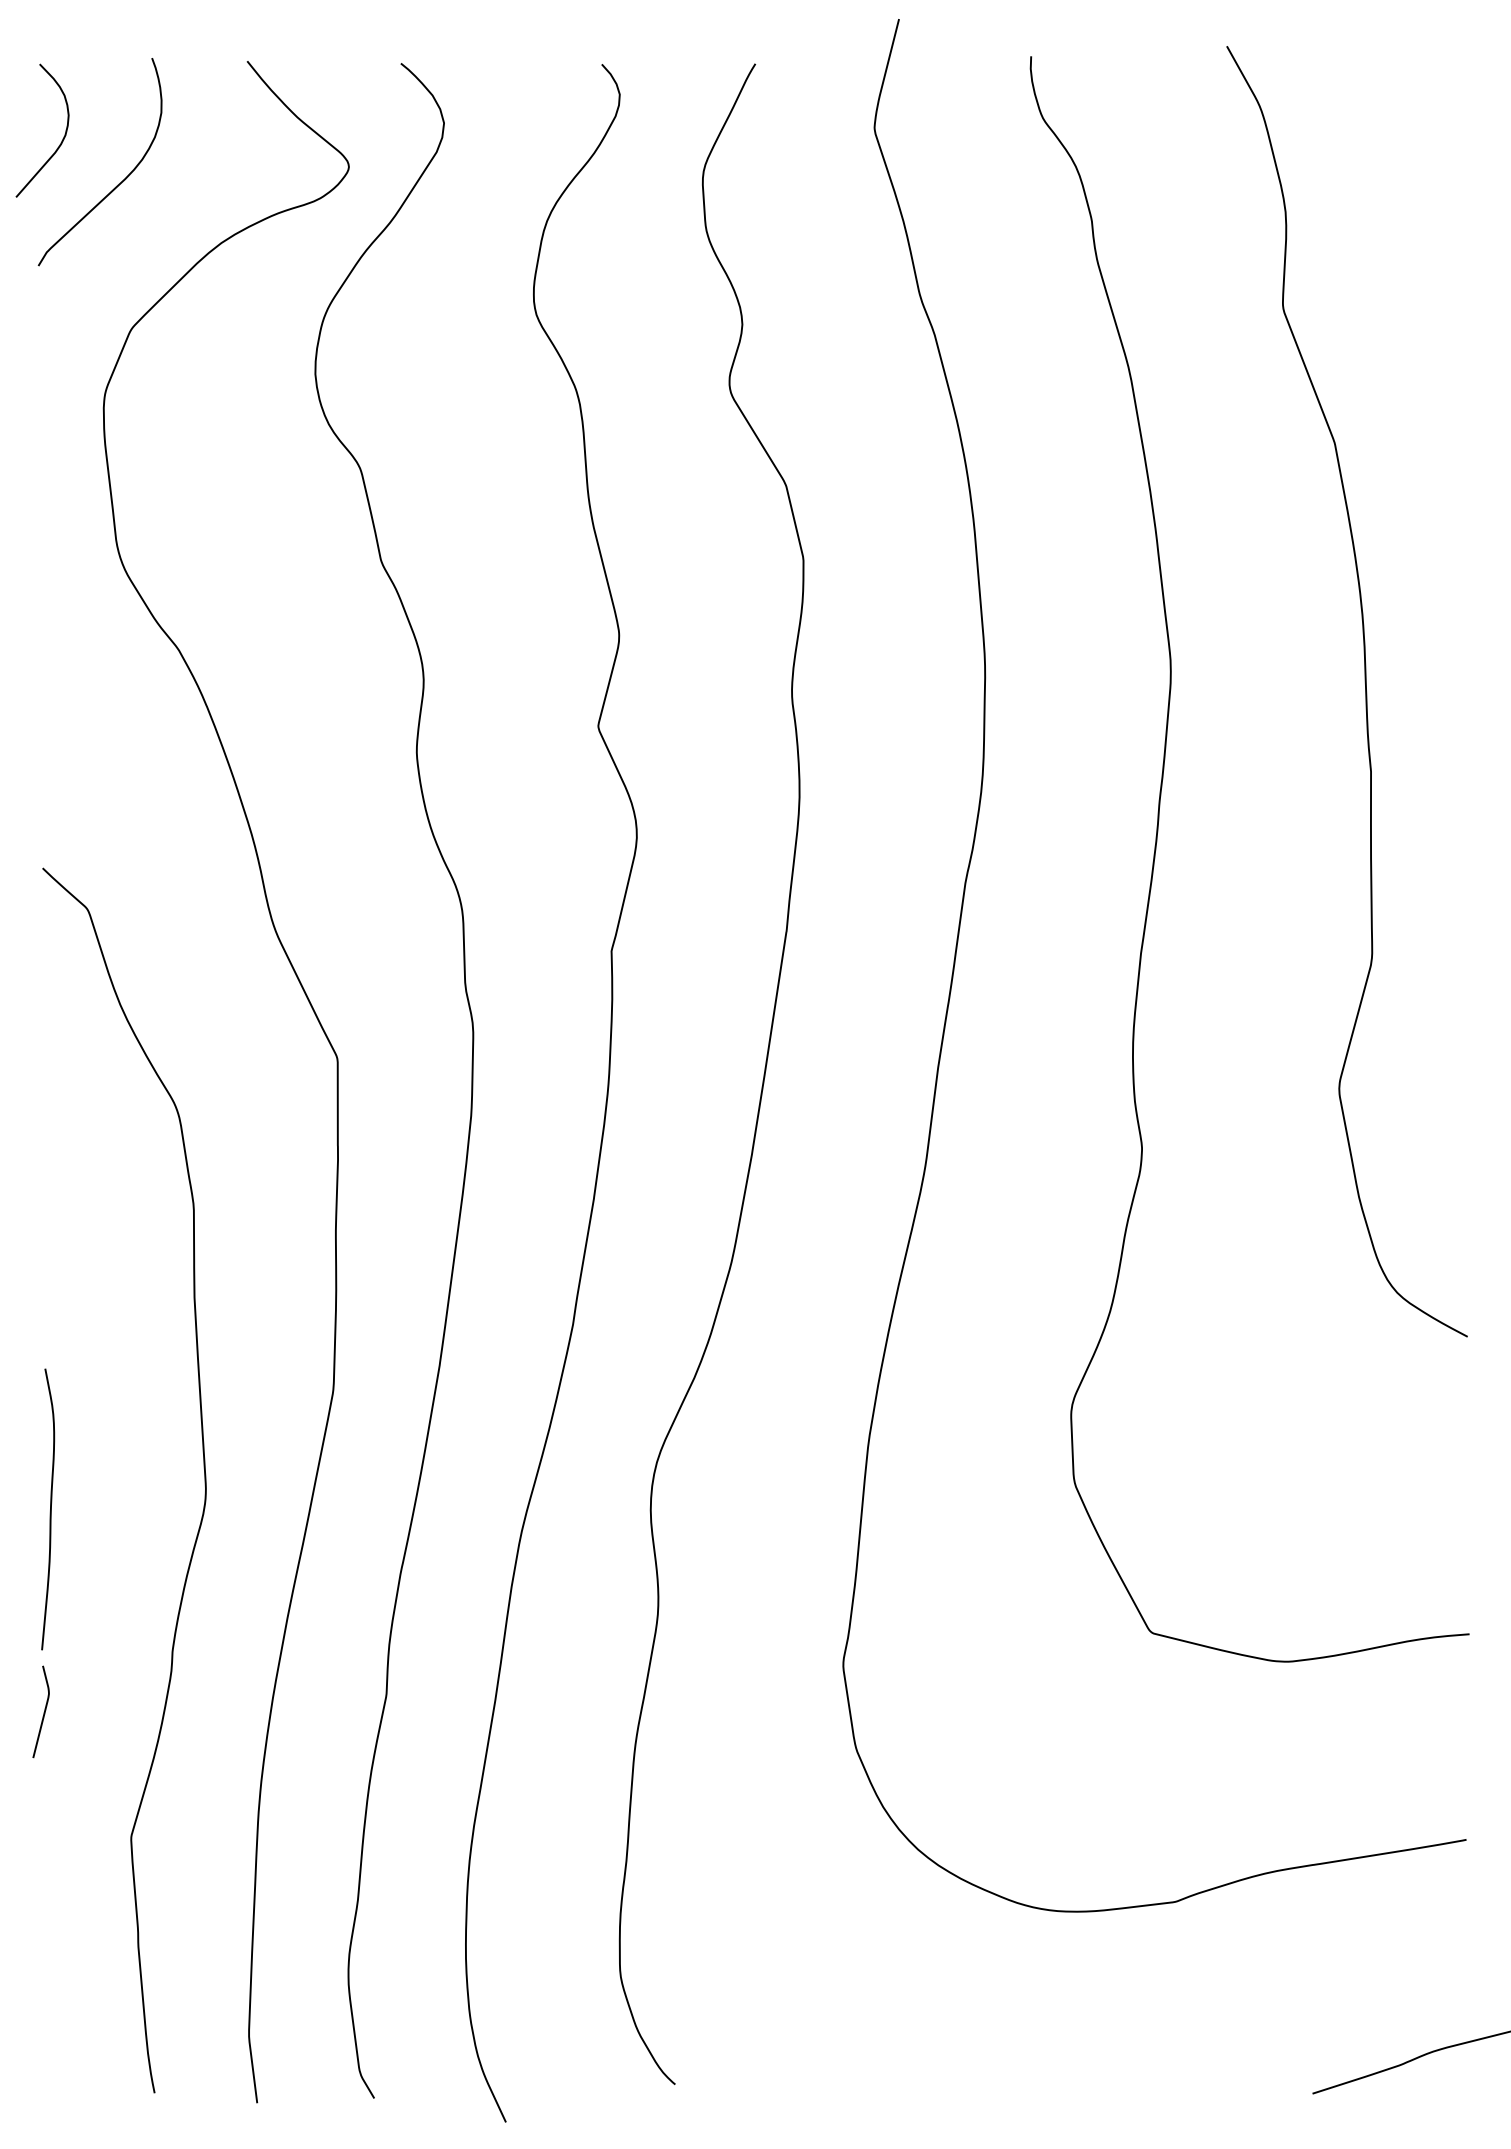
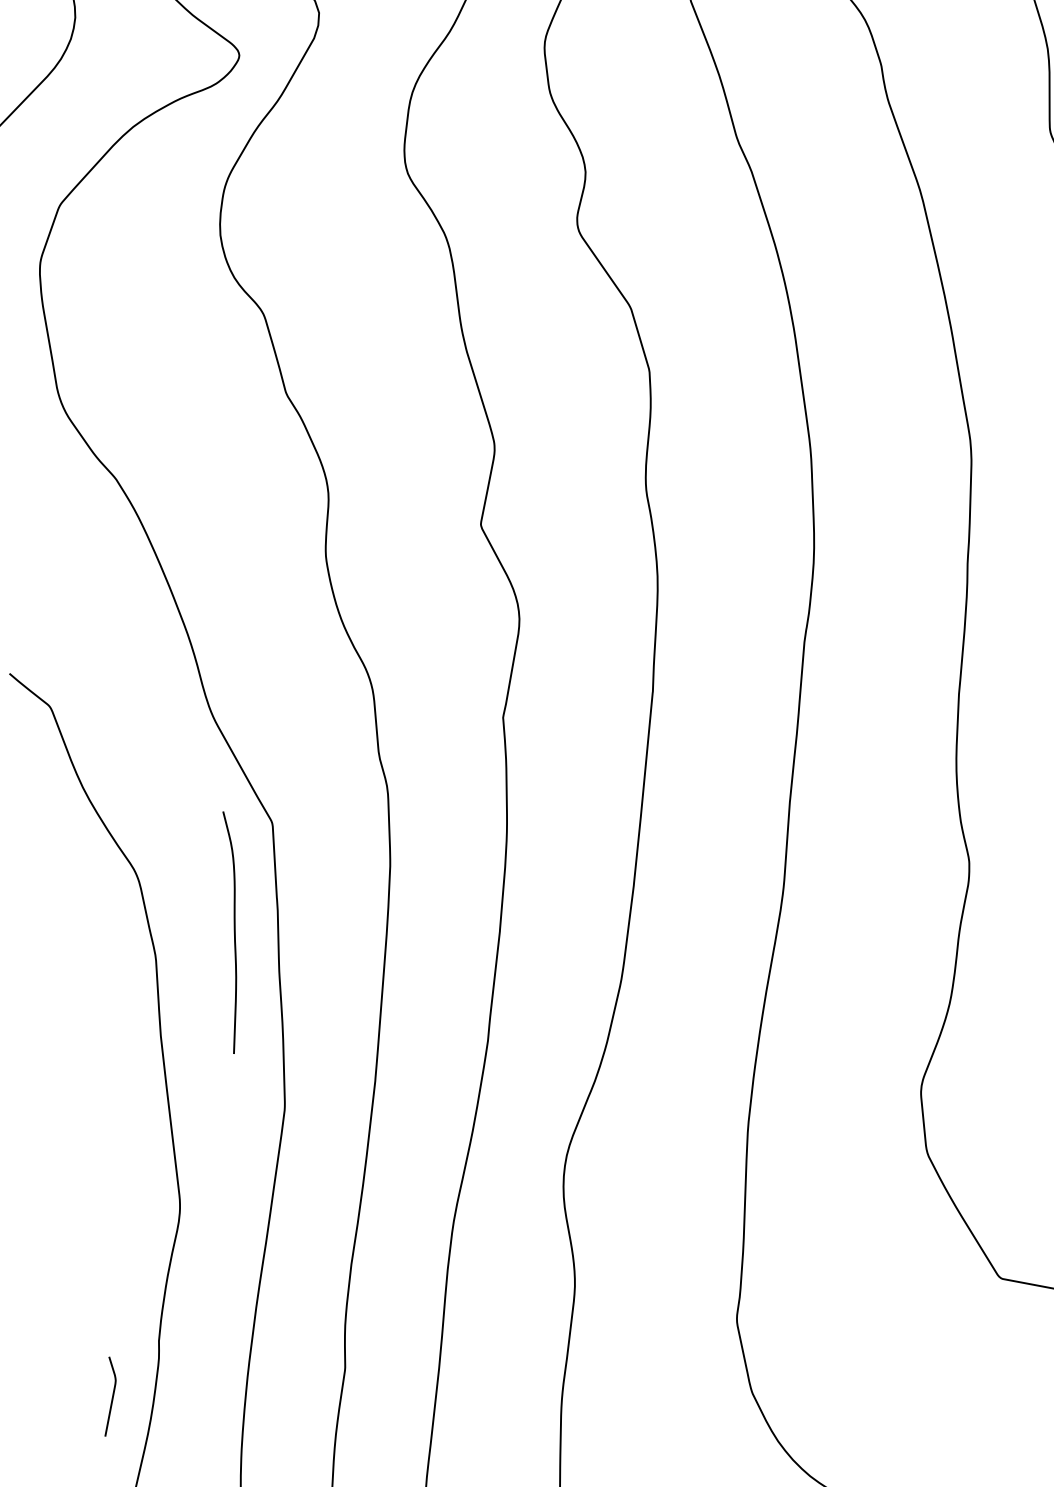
curve: (50, 1509) -> (234, 932), moved
curve: (43, 1712) -> (111, 1396), moved

